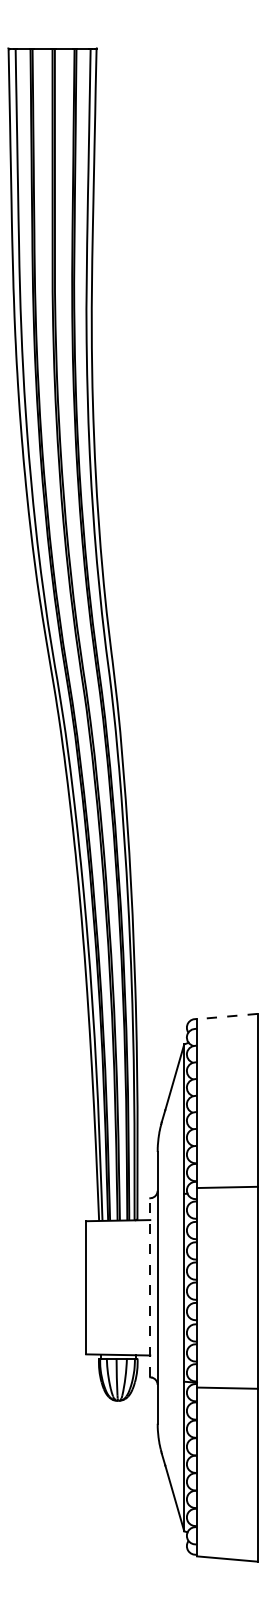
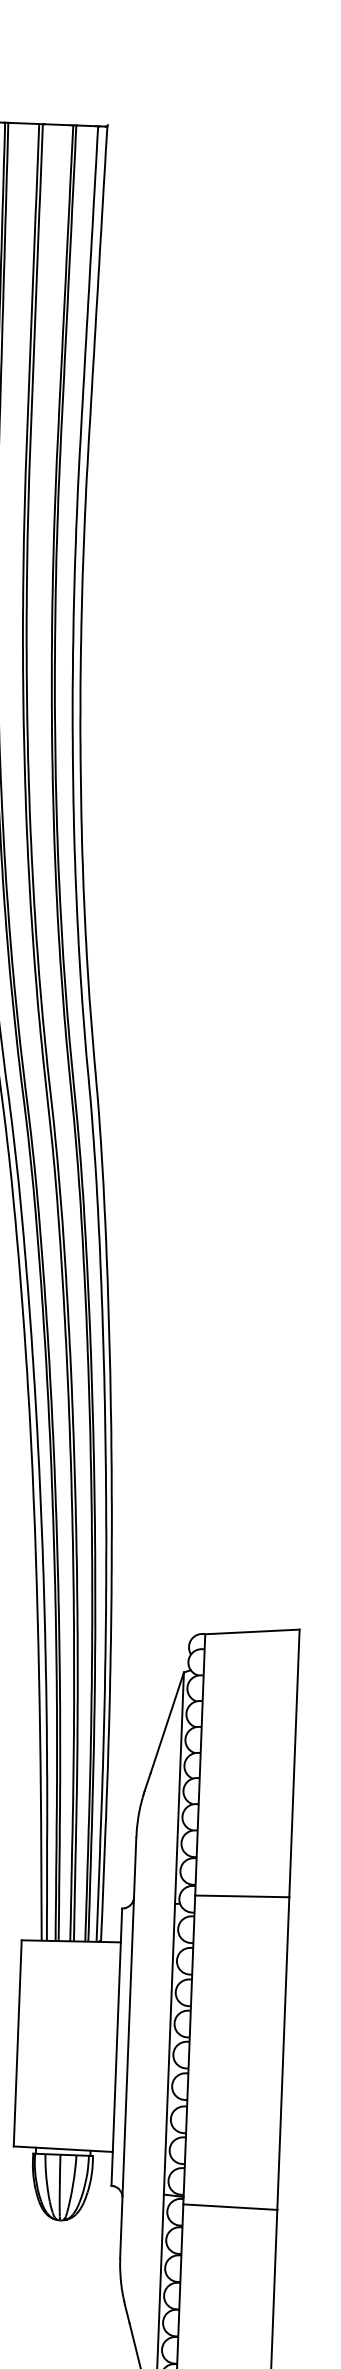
line: (226, 1016) -> (250, 1631), dashed -> solid
line: (150, 1287) -> (117, 2046), dashed -> solid

